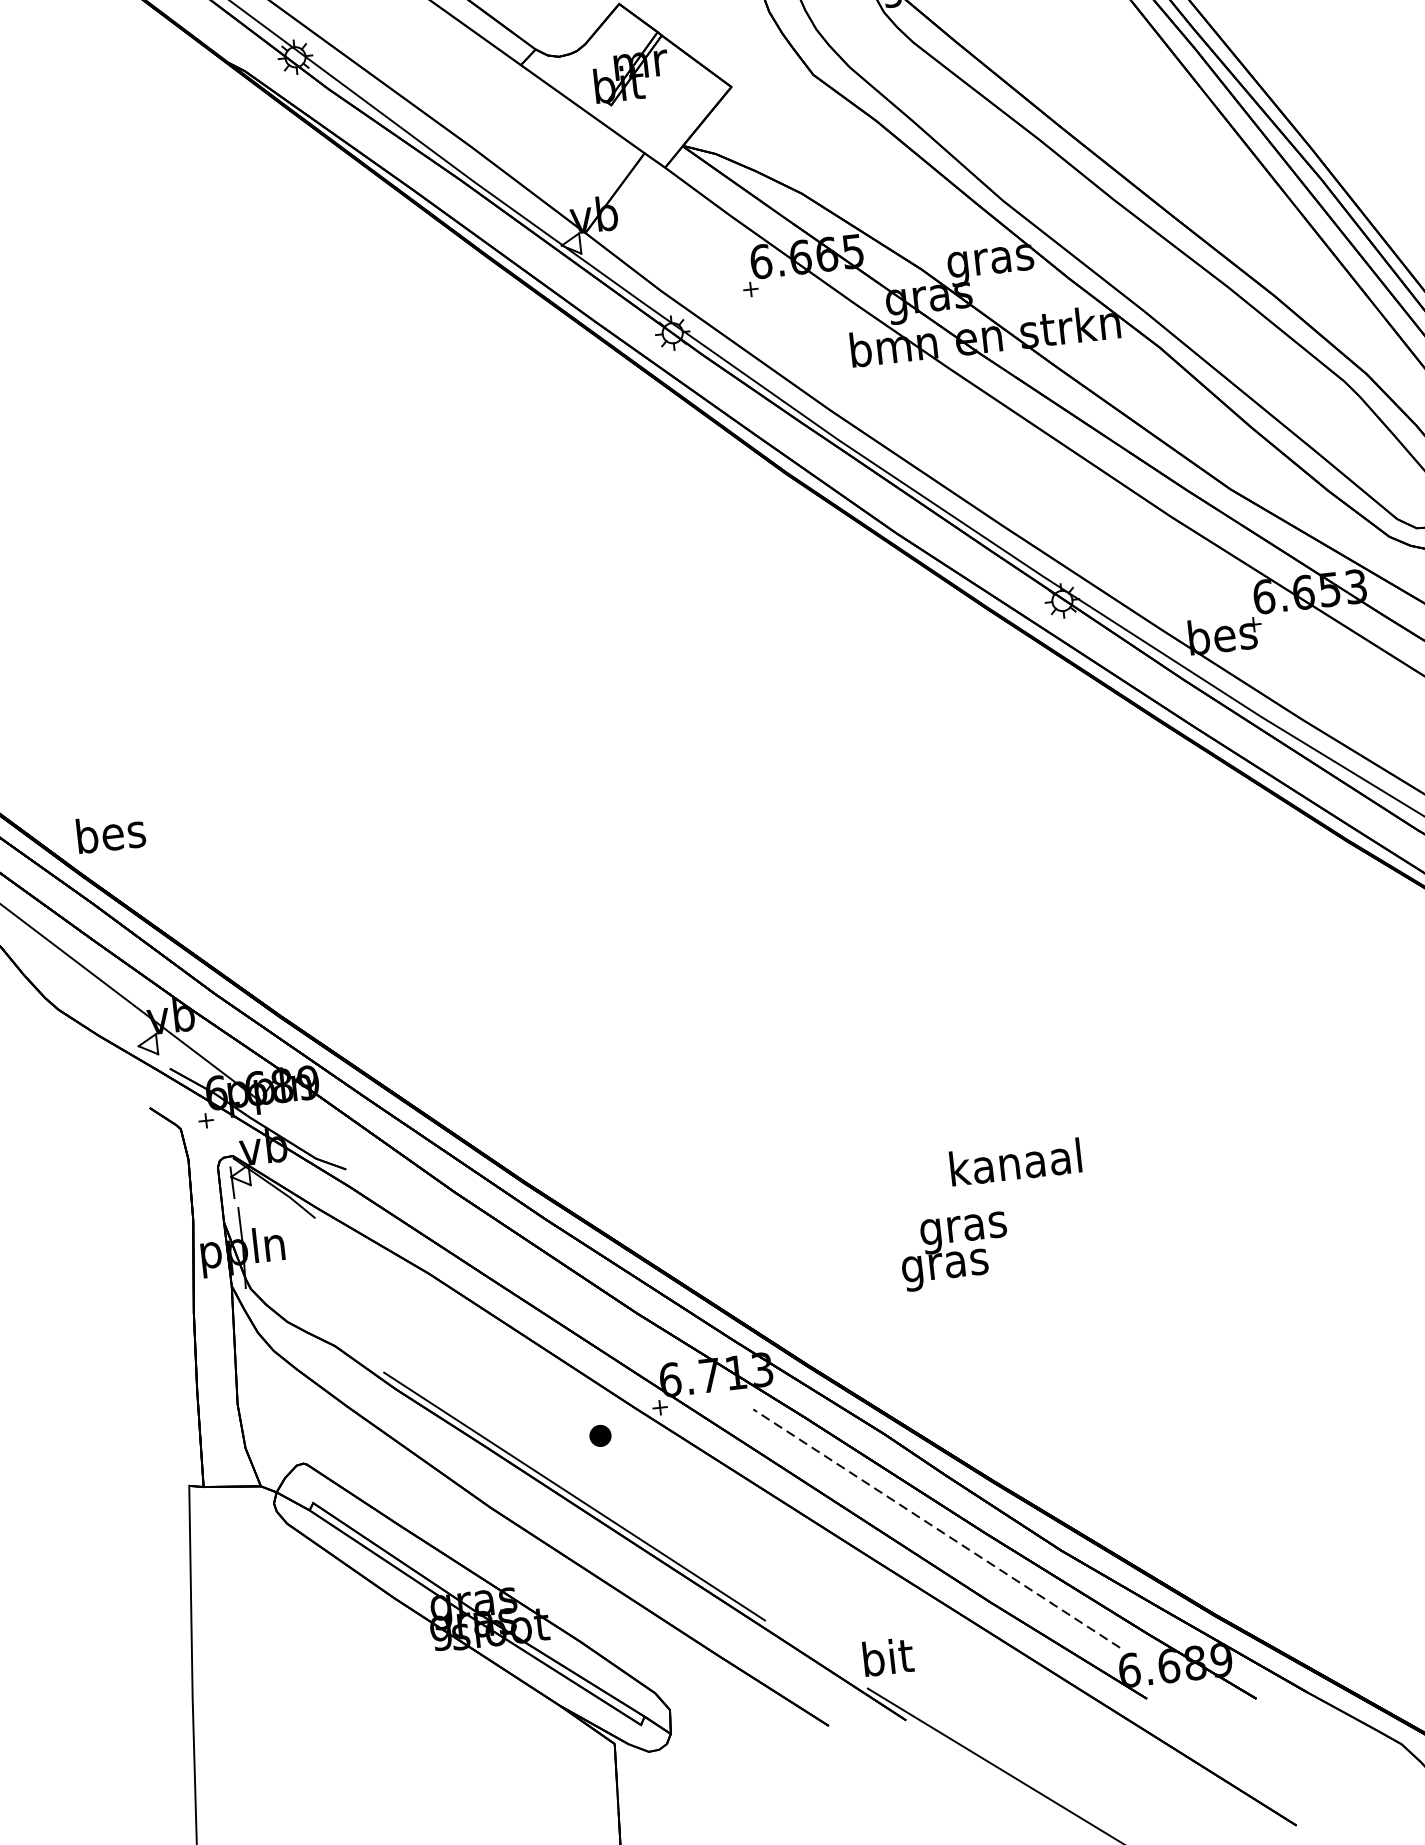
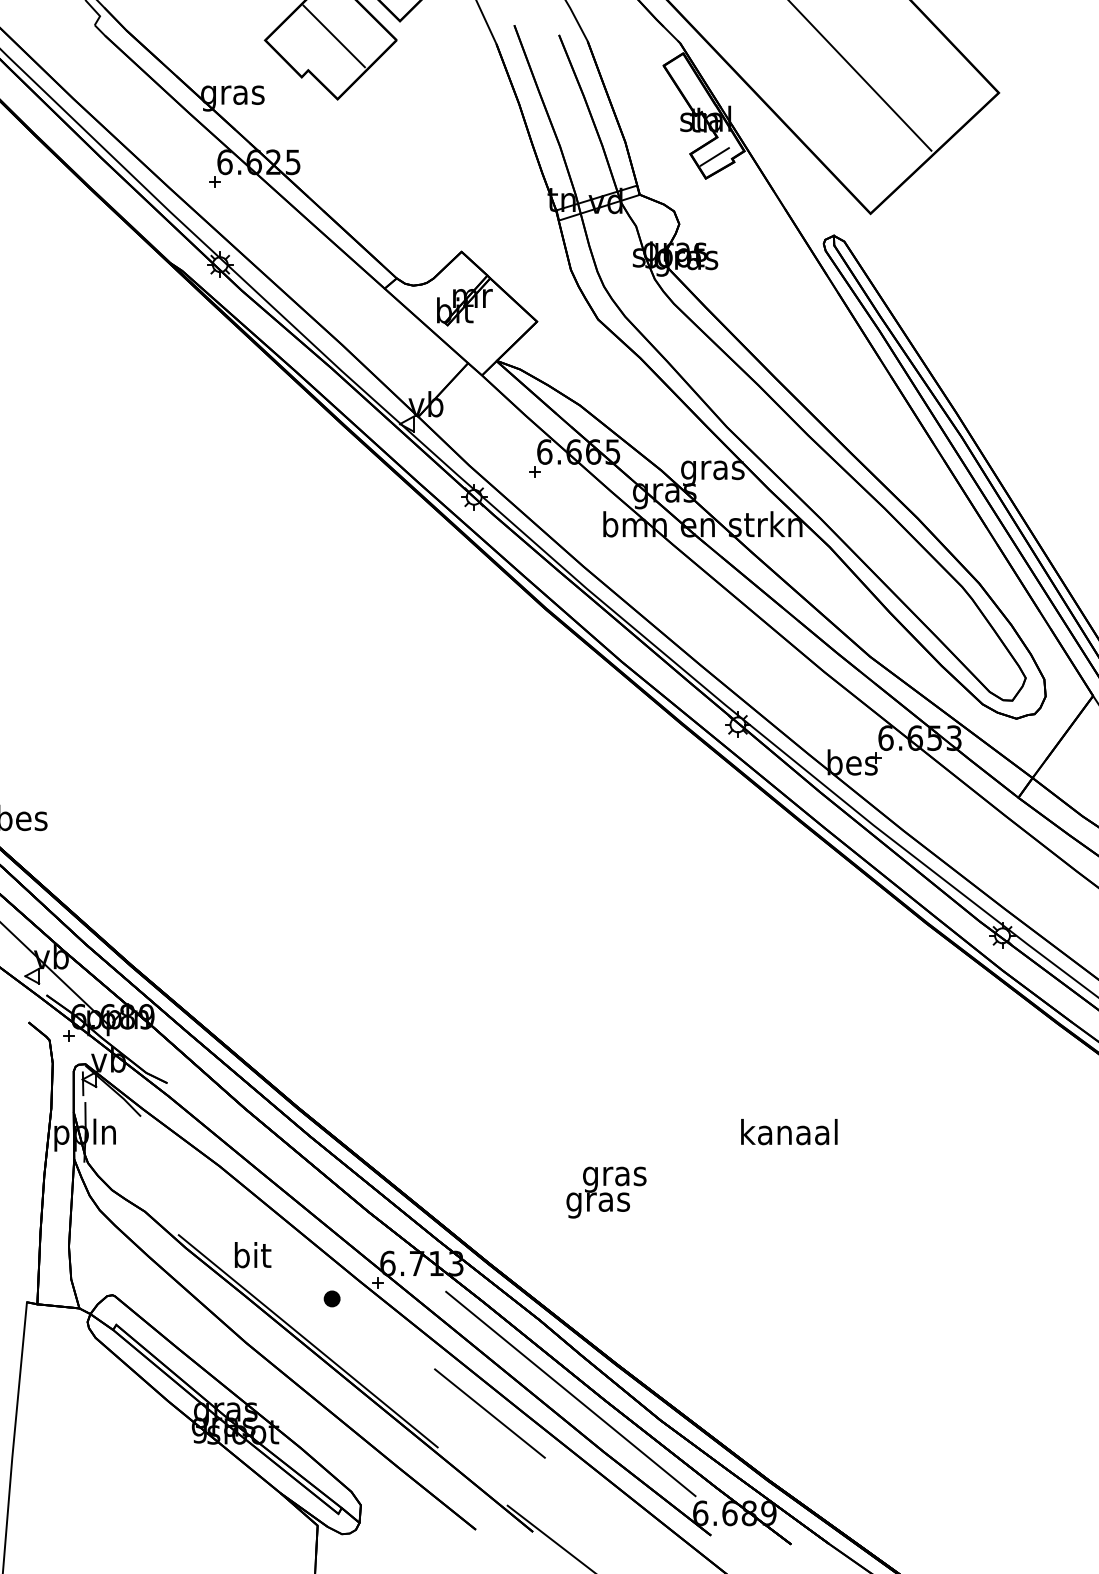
text: (1015, 1162) -> (789, 1132), moved
line: (936, 1527) -> (570, 1393), dashed -> solid
line: (829, 1567) -> (489, 1413), added
text: (887, 1657) -> (252, 1255), moved

